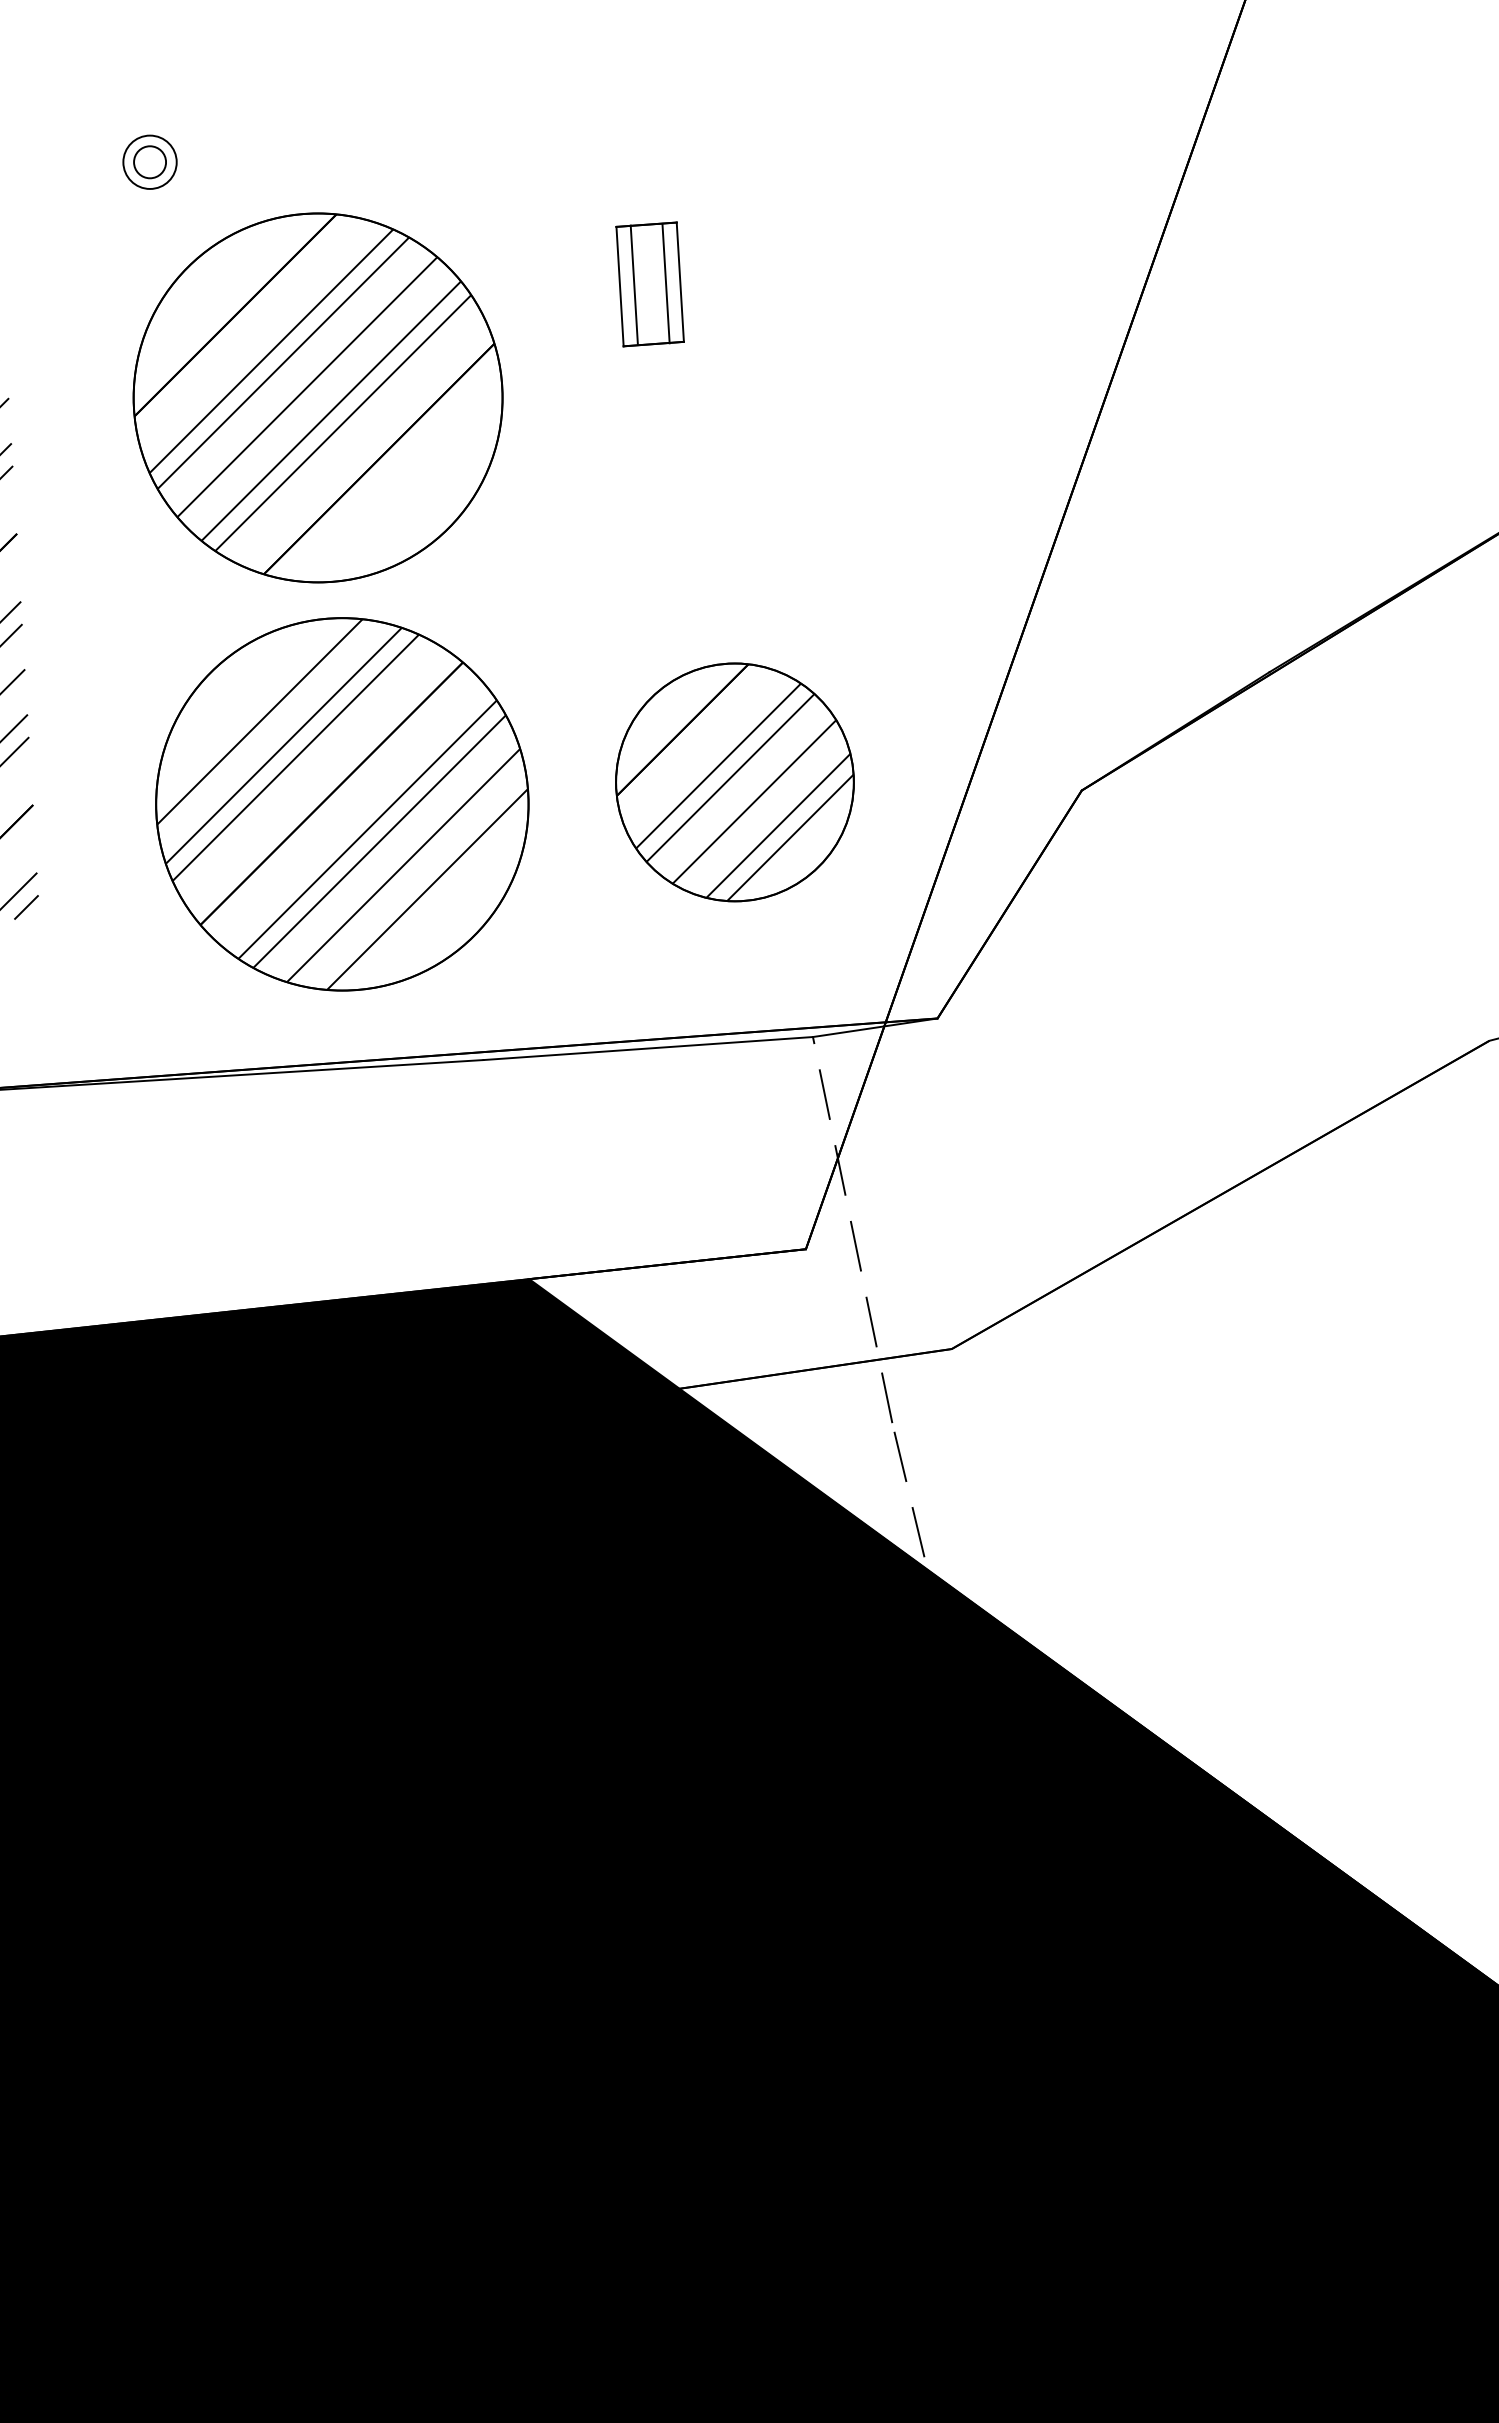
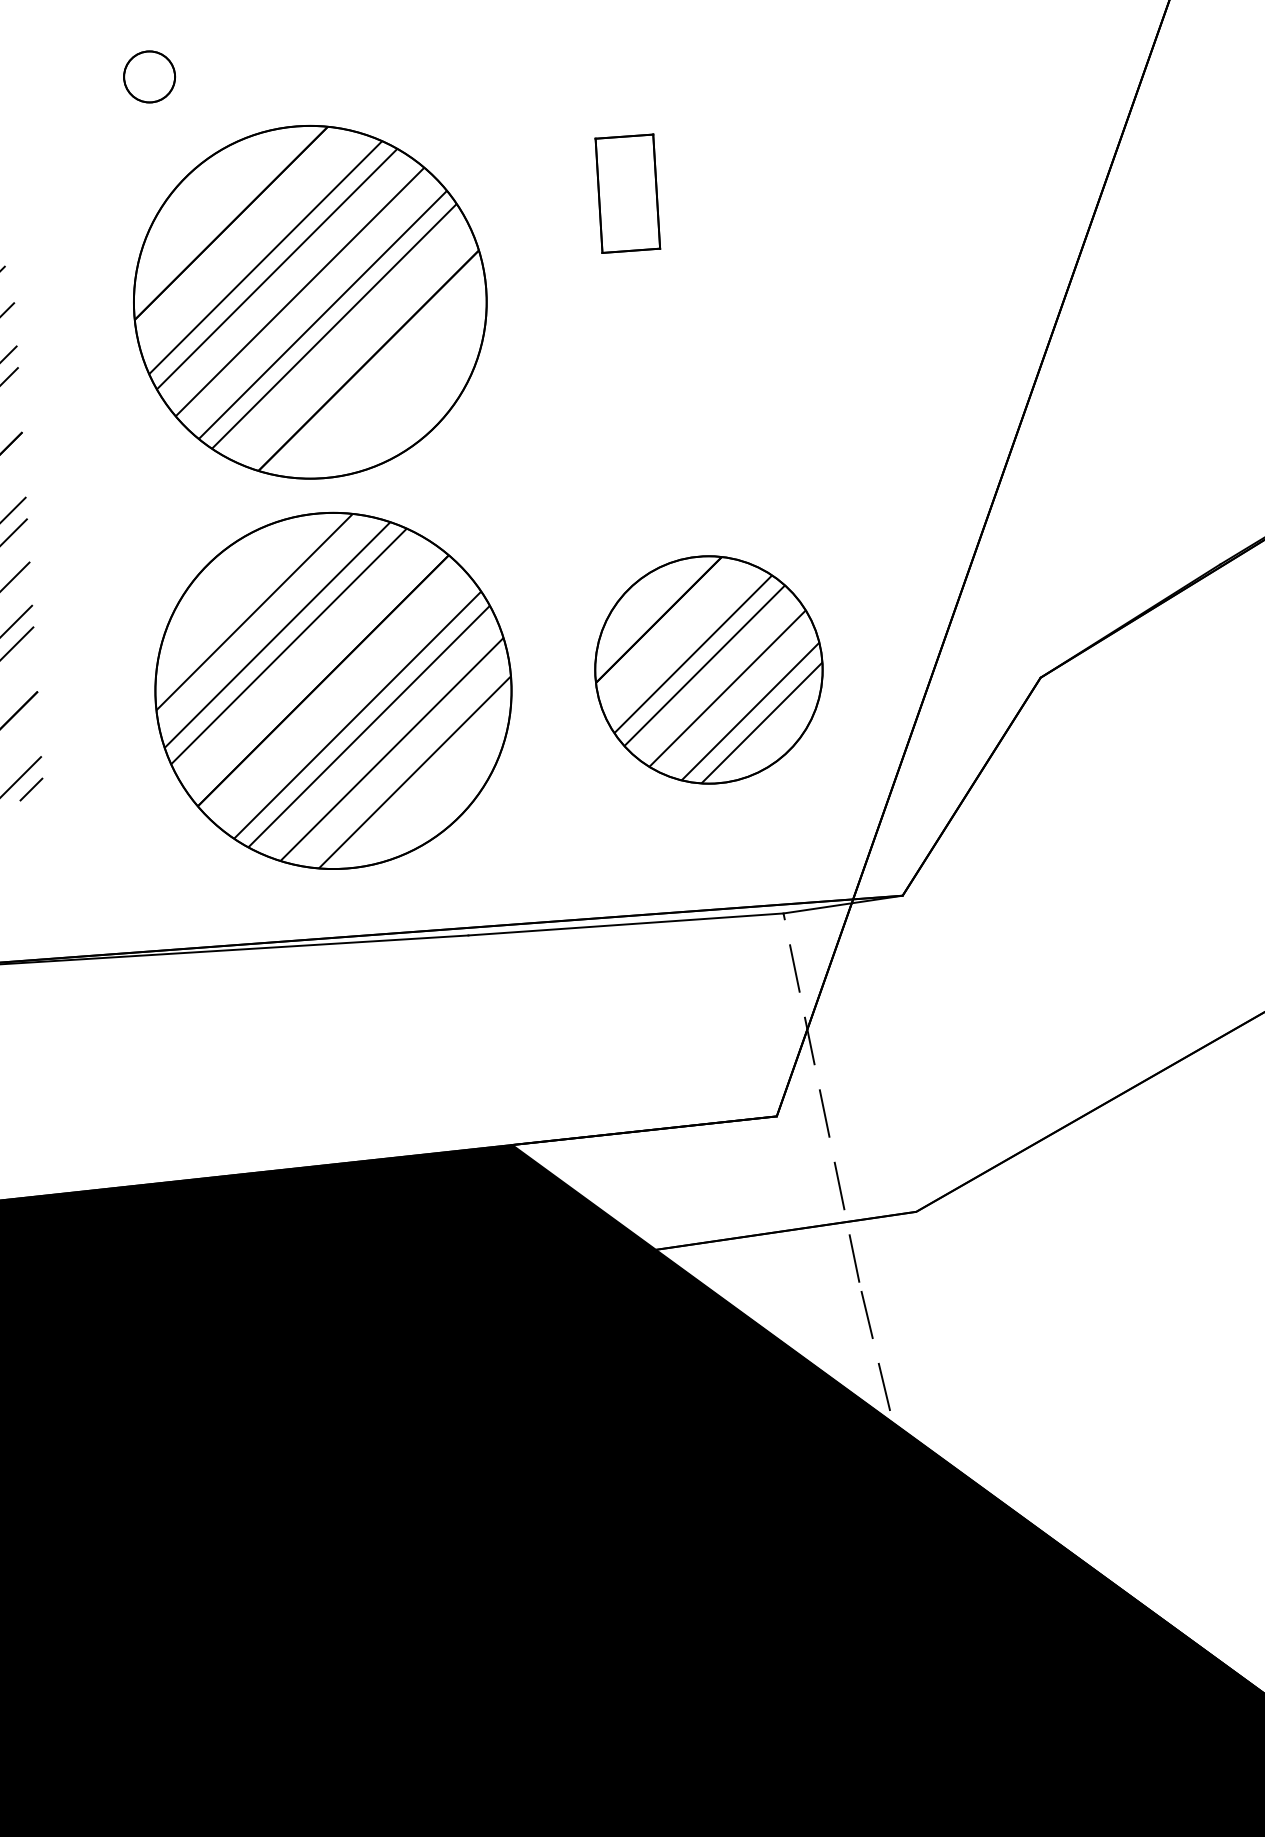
circle: (149, 161) -> (149, 76), size x1.67
line: (665, 283) -> (598, 195), moved
line: (633, 284) -> (655, 190), moved

